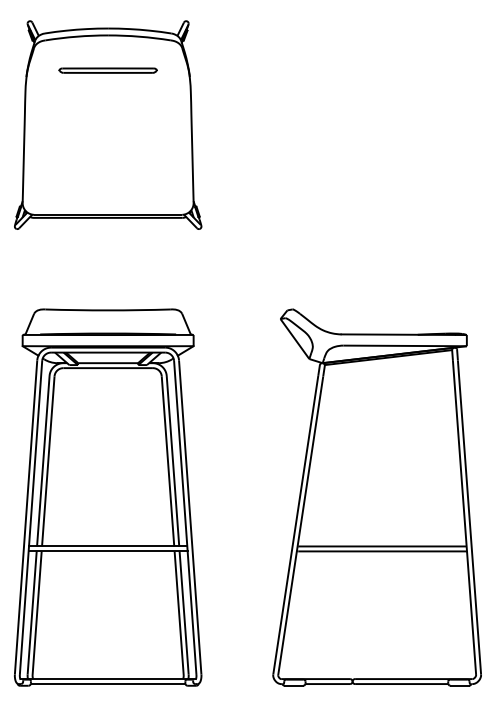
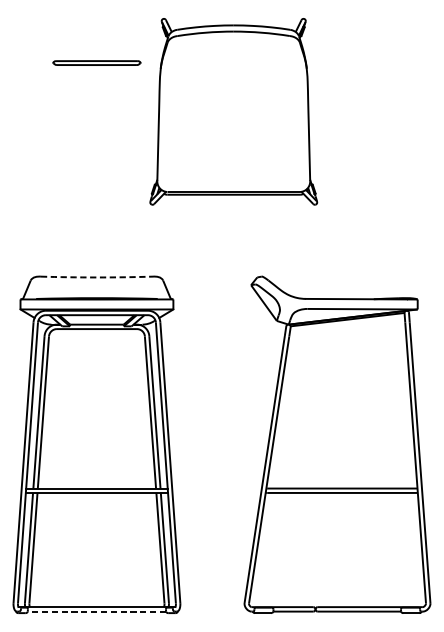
part: (108, 124) -> (234, 111), moved
arc: (108, 310) -> (97, 277), solid -> dashed
line: (107, 684) -> (96, 611), solid -> dashed

